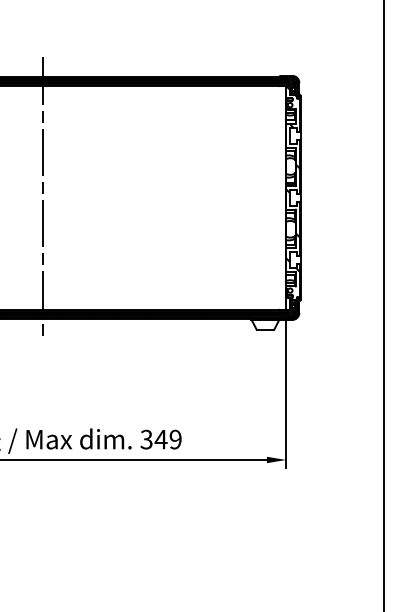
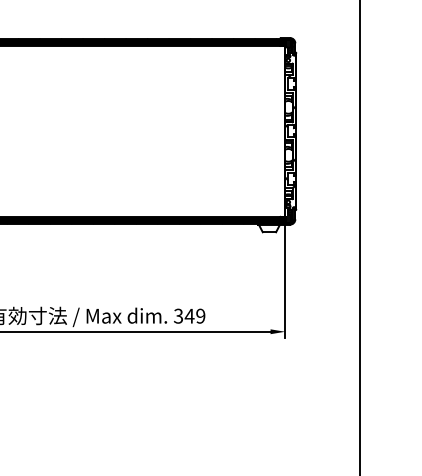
line: (43, 196) -> (99, 130), removed

